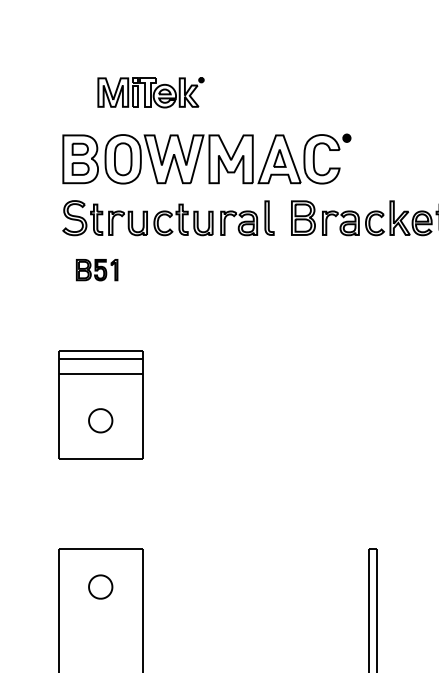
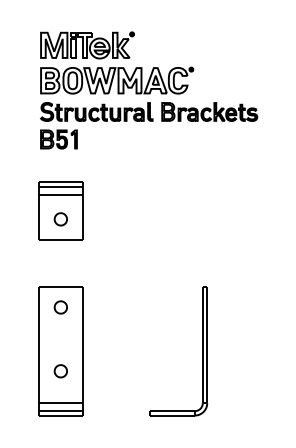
part: (150, 92) -> (87, 45), size x1.67
part: (96, 270) -> (58, 139), size x1.67

